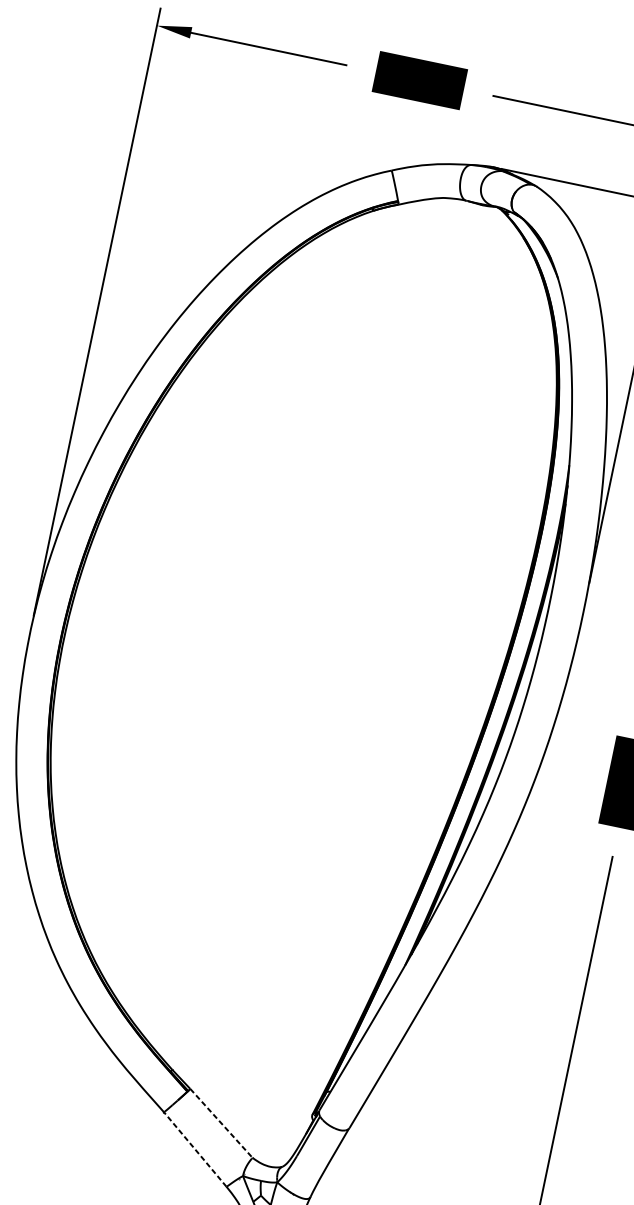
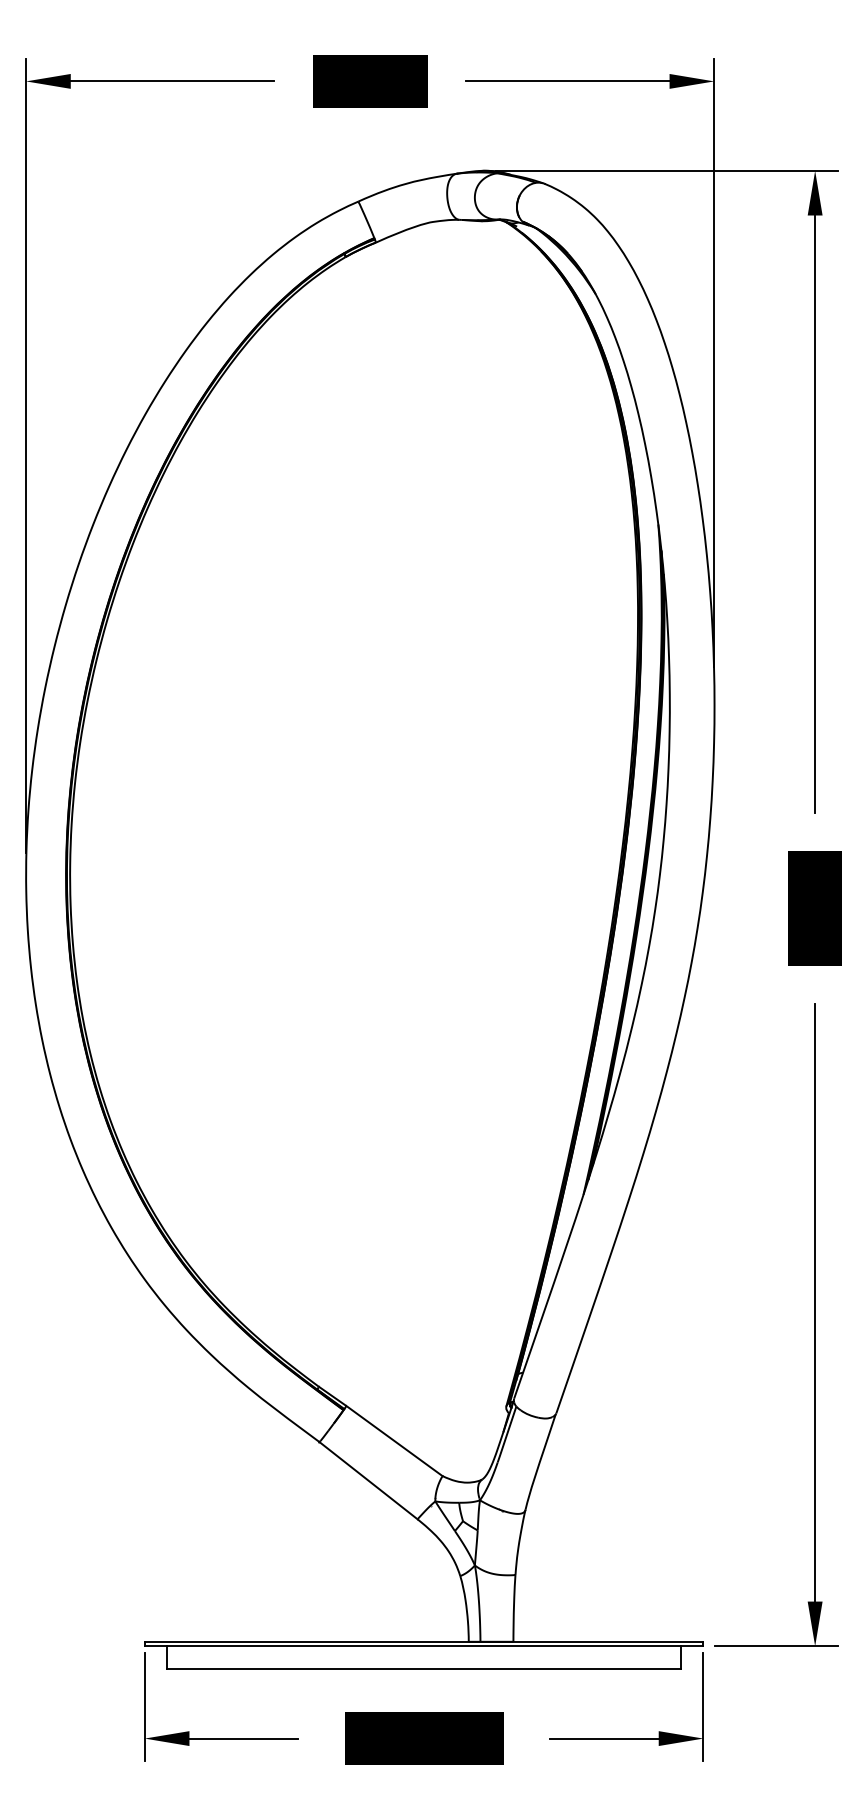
line: (221, 1123) -> (394, 1441), dashed -> solid
line: (195, 1149) -> (368, 1480), dashed -> solid

